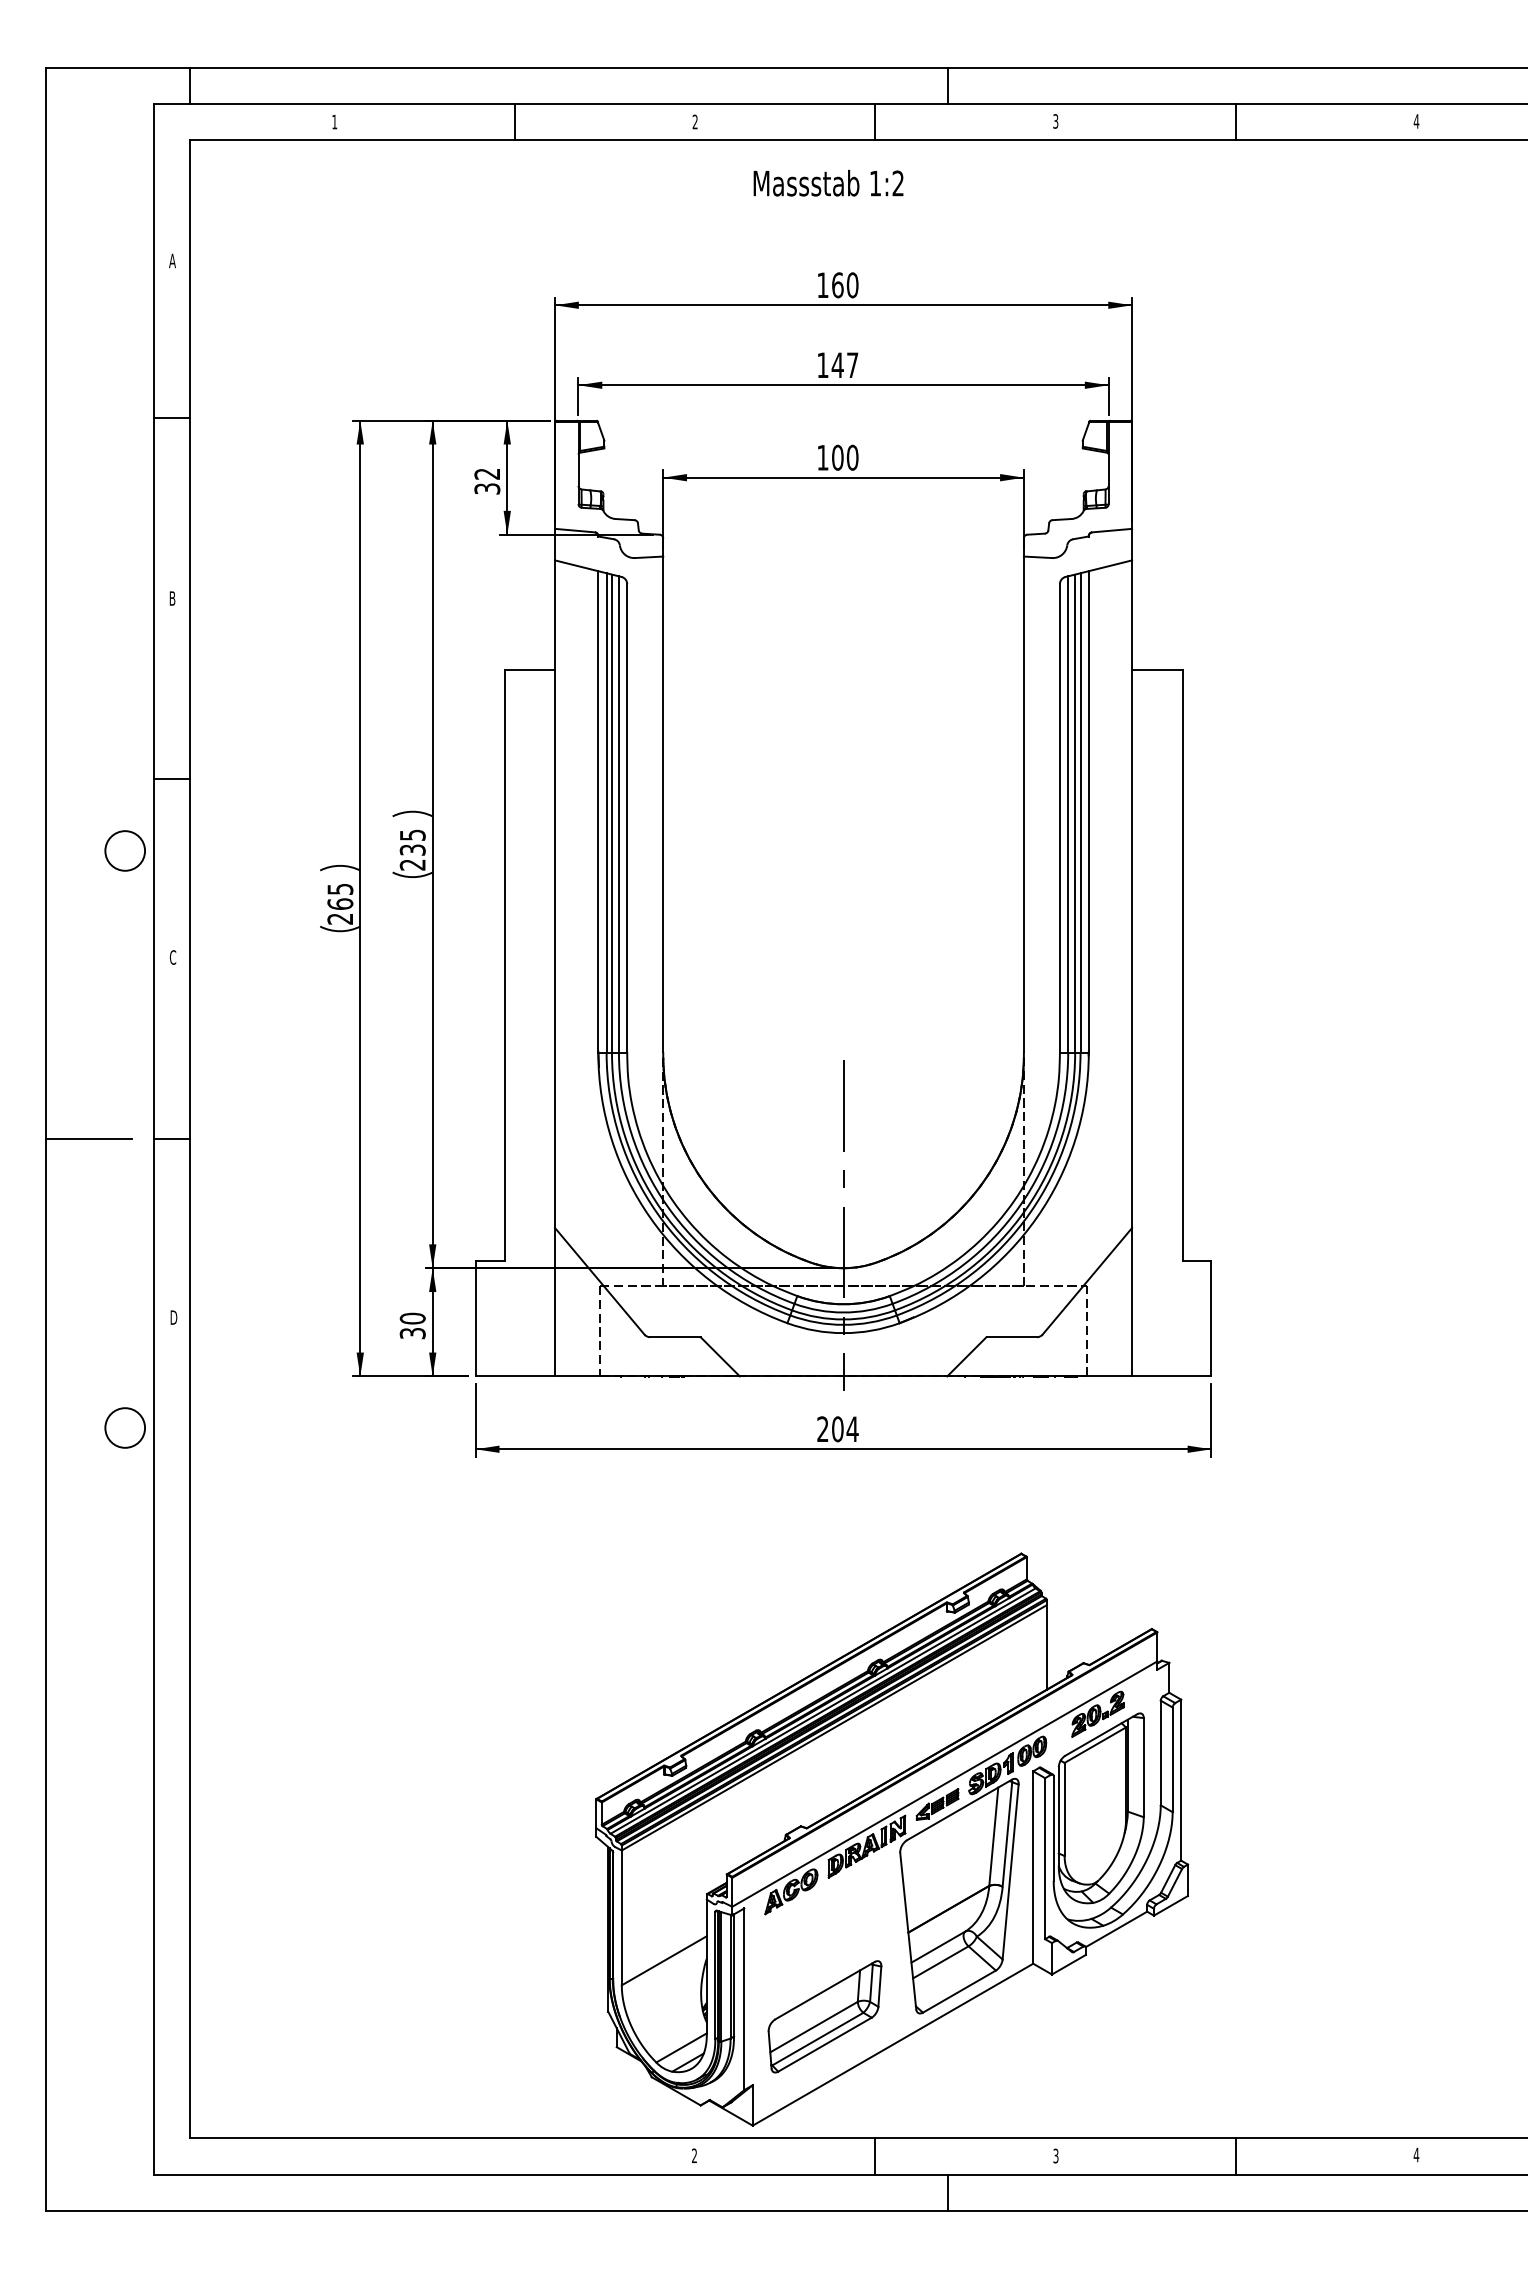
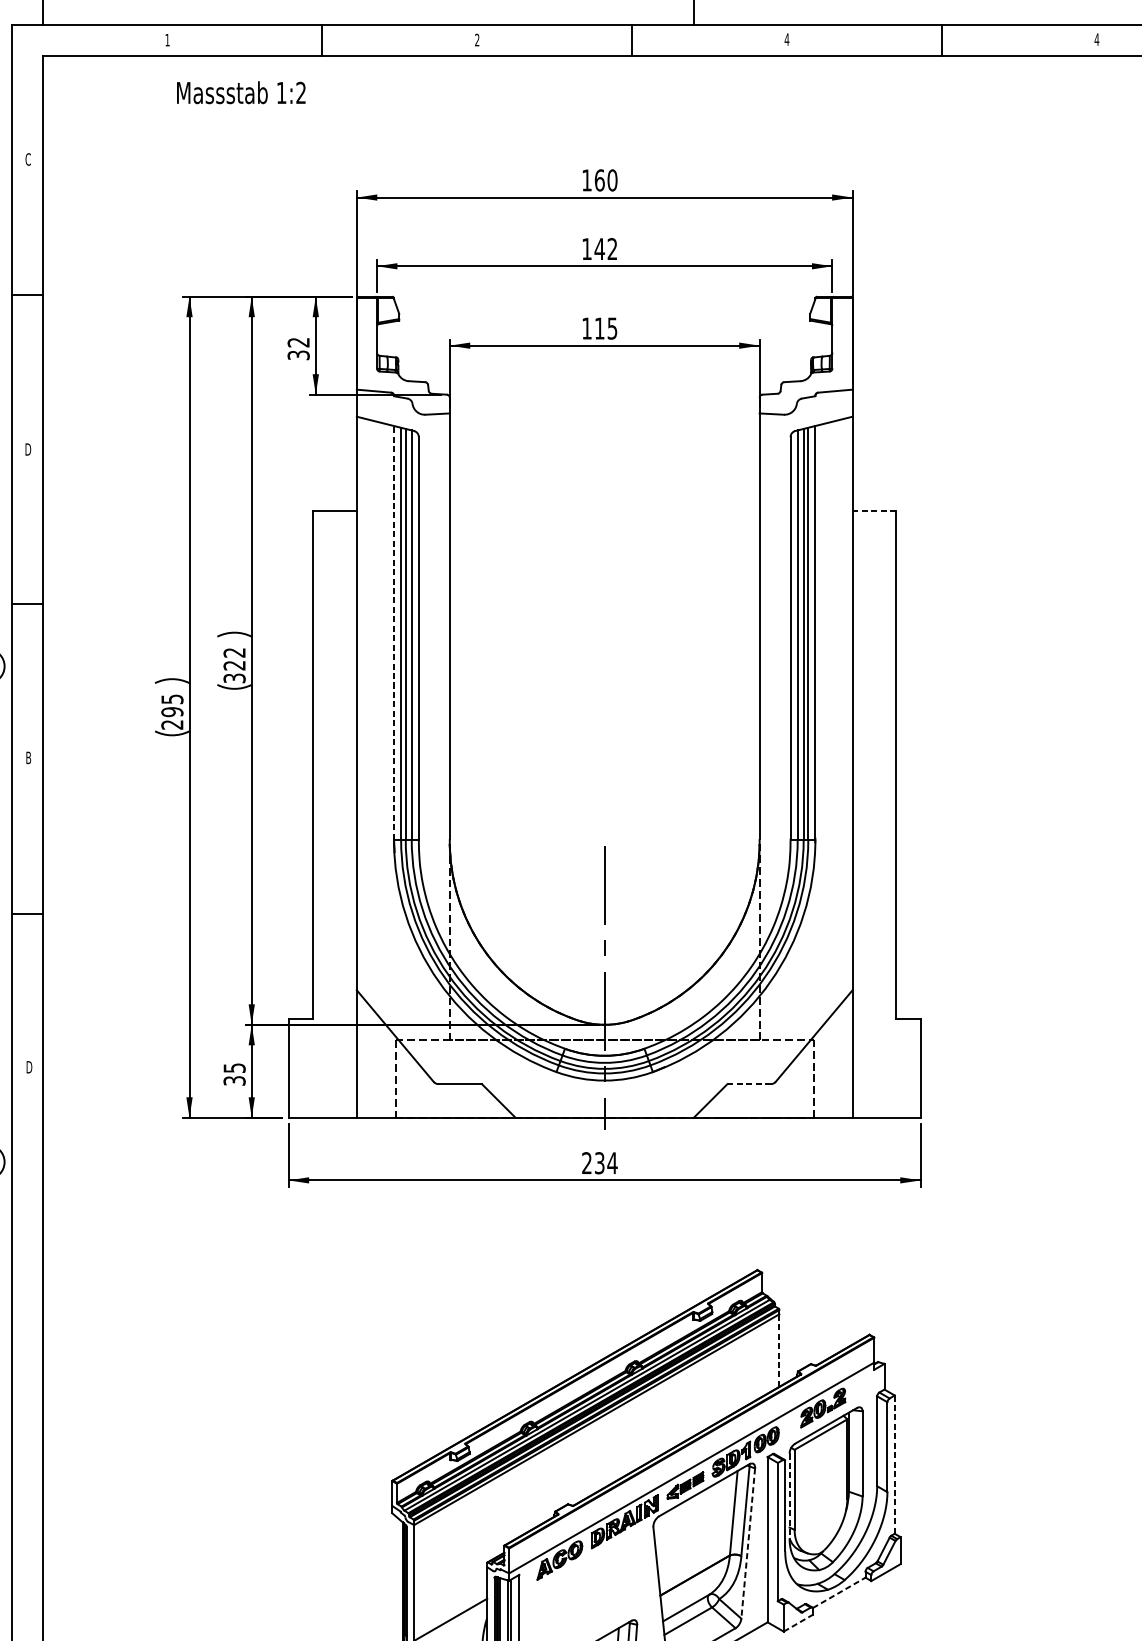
text: (1055, 121) -> (786, 39), 3 -> 4
text: (828, 182) -> (241, 92), moved
text: (172, 260) -> (28, 159), A -> C
text: (852, 364) -> (612, 248), 147 -> 142
text: (845, 457) -> (606, 328), 100 -> 115
text: (172, 598) -> (28, 449), B -> D
line: (1156, 669) -> (873, 510), solid -> dashed
line: (598, 811) -> (394, 632), solid -> dashed
text: (412, 849) -> (234, 665), 235 -> 322
text: (340, 904) -> (172, 712), 265 -> 295
text: (172, 957) -> (28, 757), C -> B
text: (412, 1318) -> (234, 1068), 30 -> 35
line: (1011, 1337) -> (748, 1084), solid -> dashed
text: (837, 1429) -> (599, 1163), 204 -> 234
line: (1046, 1646) -> (779, 1349), solid -> dashed
line: (1181, 1779) -> (895, 1464), solid -> dashed
line: (1058, 1816) -> (789, 1495), solid -> dashed
line: (1010, 1872) -> (748, 1543), solid -> dashed
line: (1116, 1929) -> (839, 1592), solid -> dashed
line: (1068, 1964) -> (797, 1623), solid -> dashed

